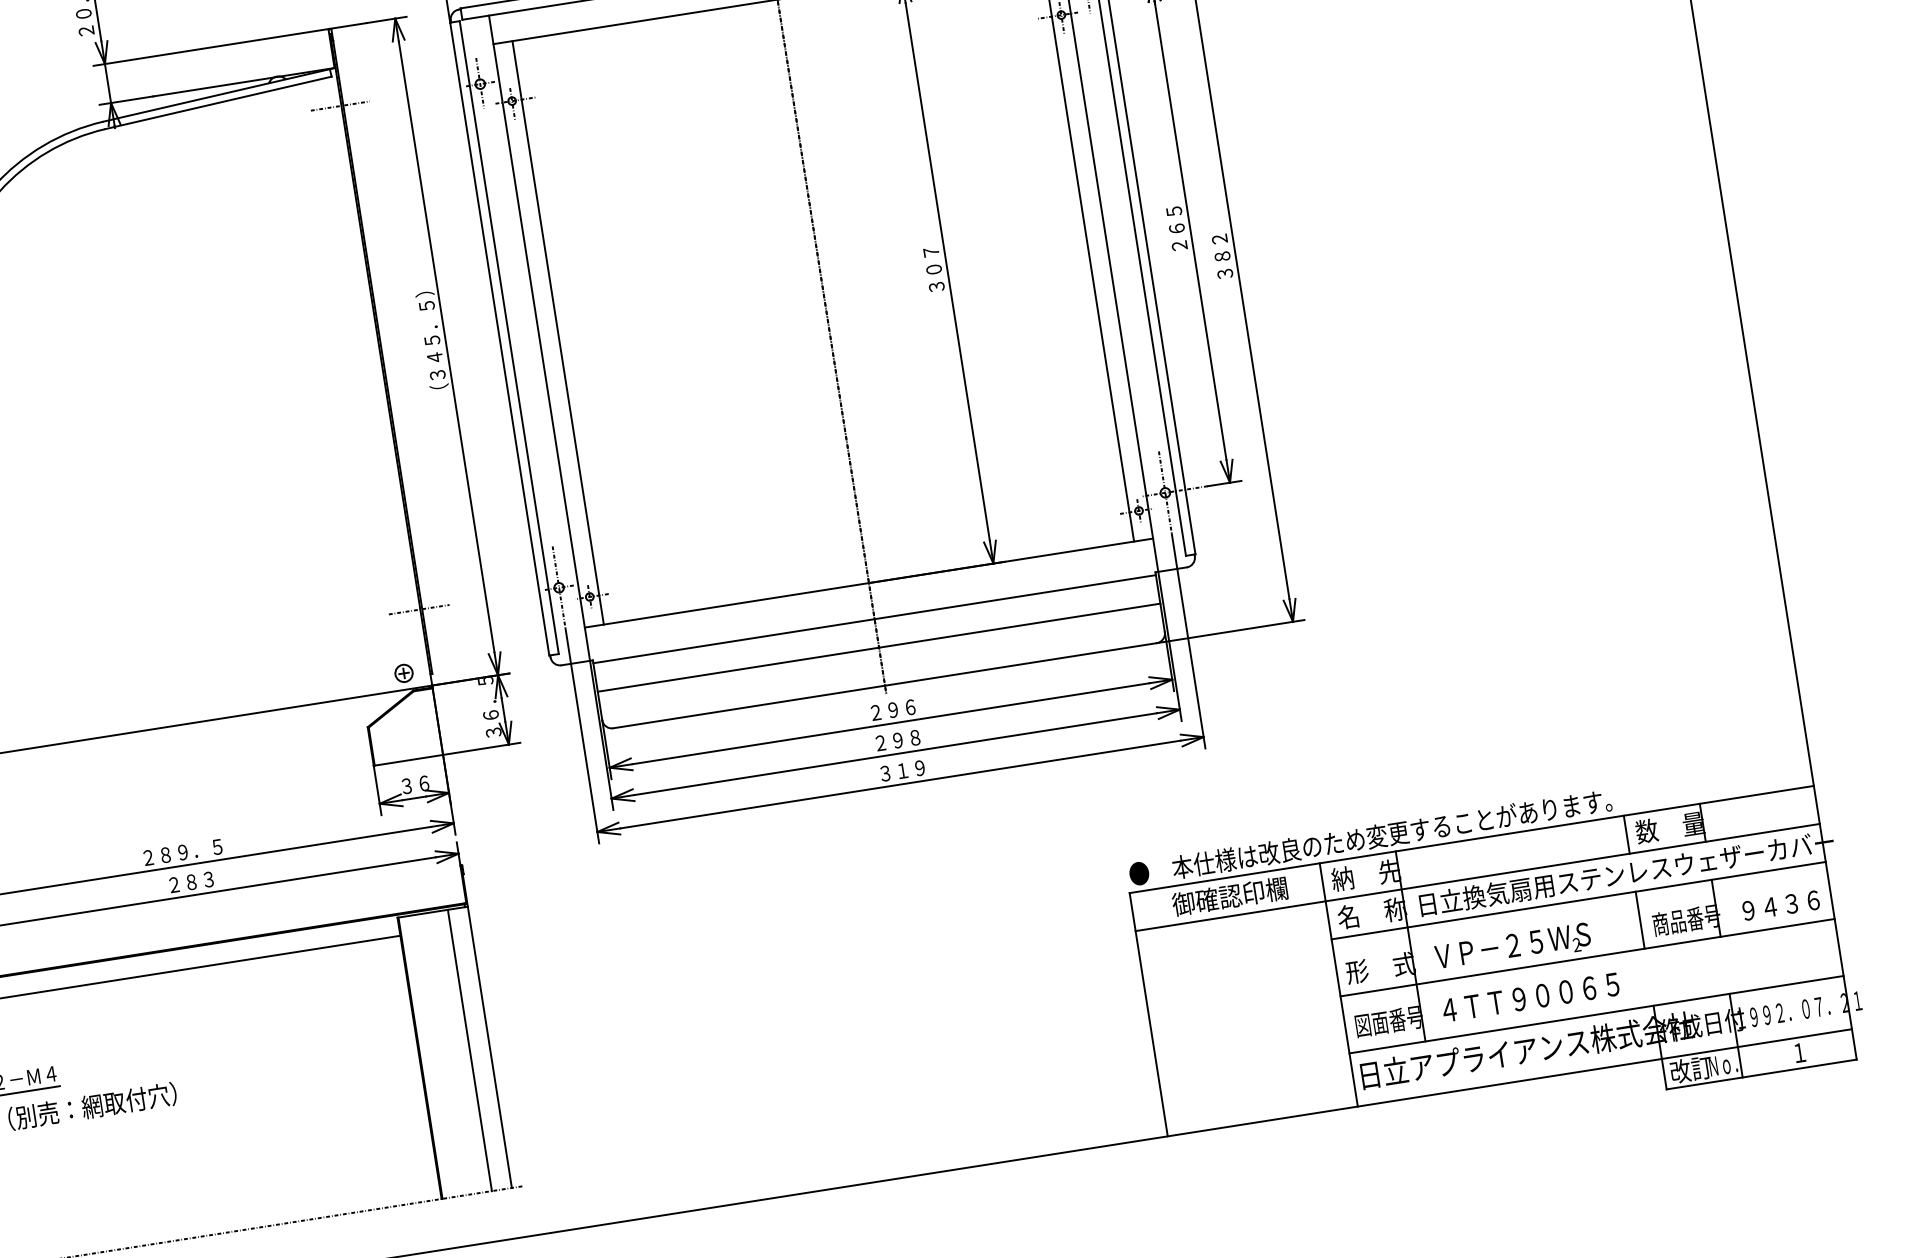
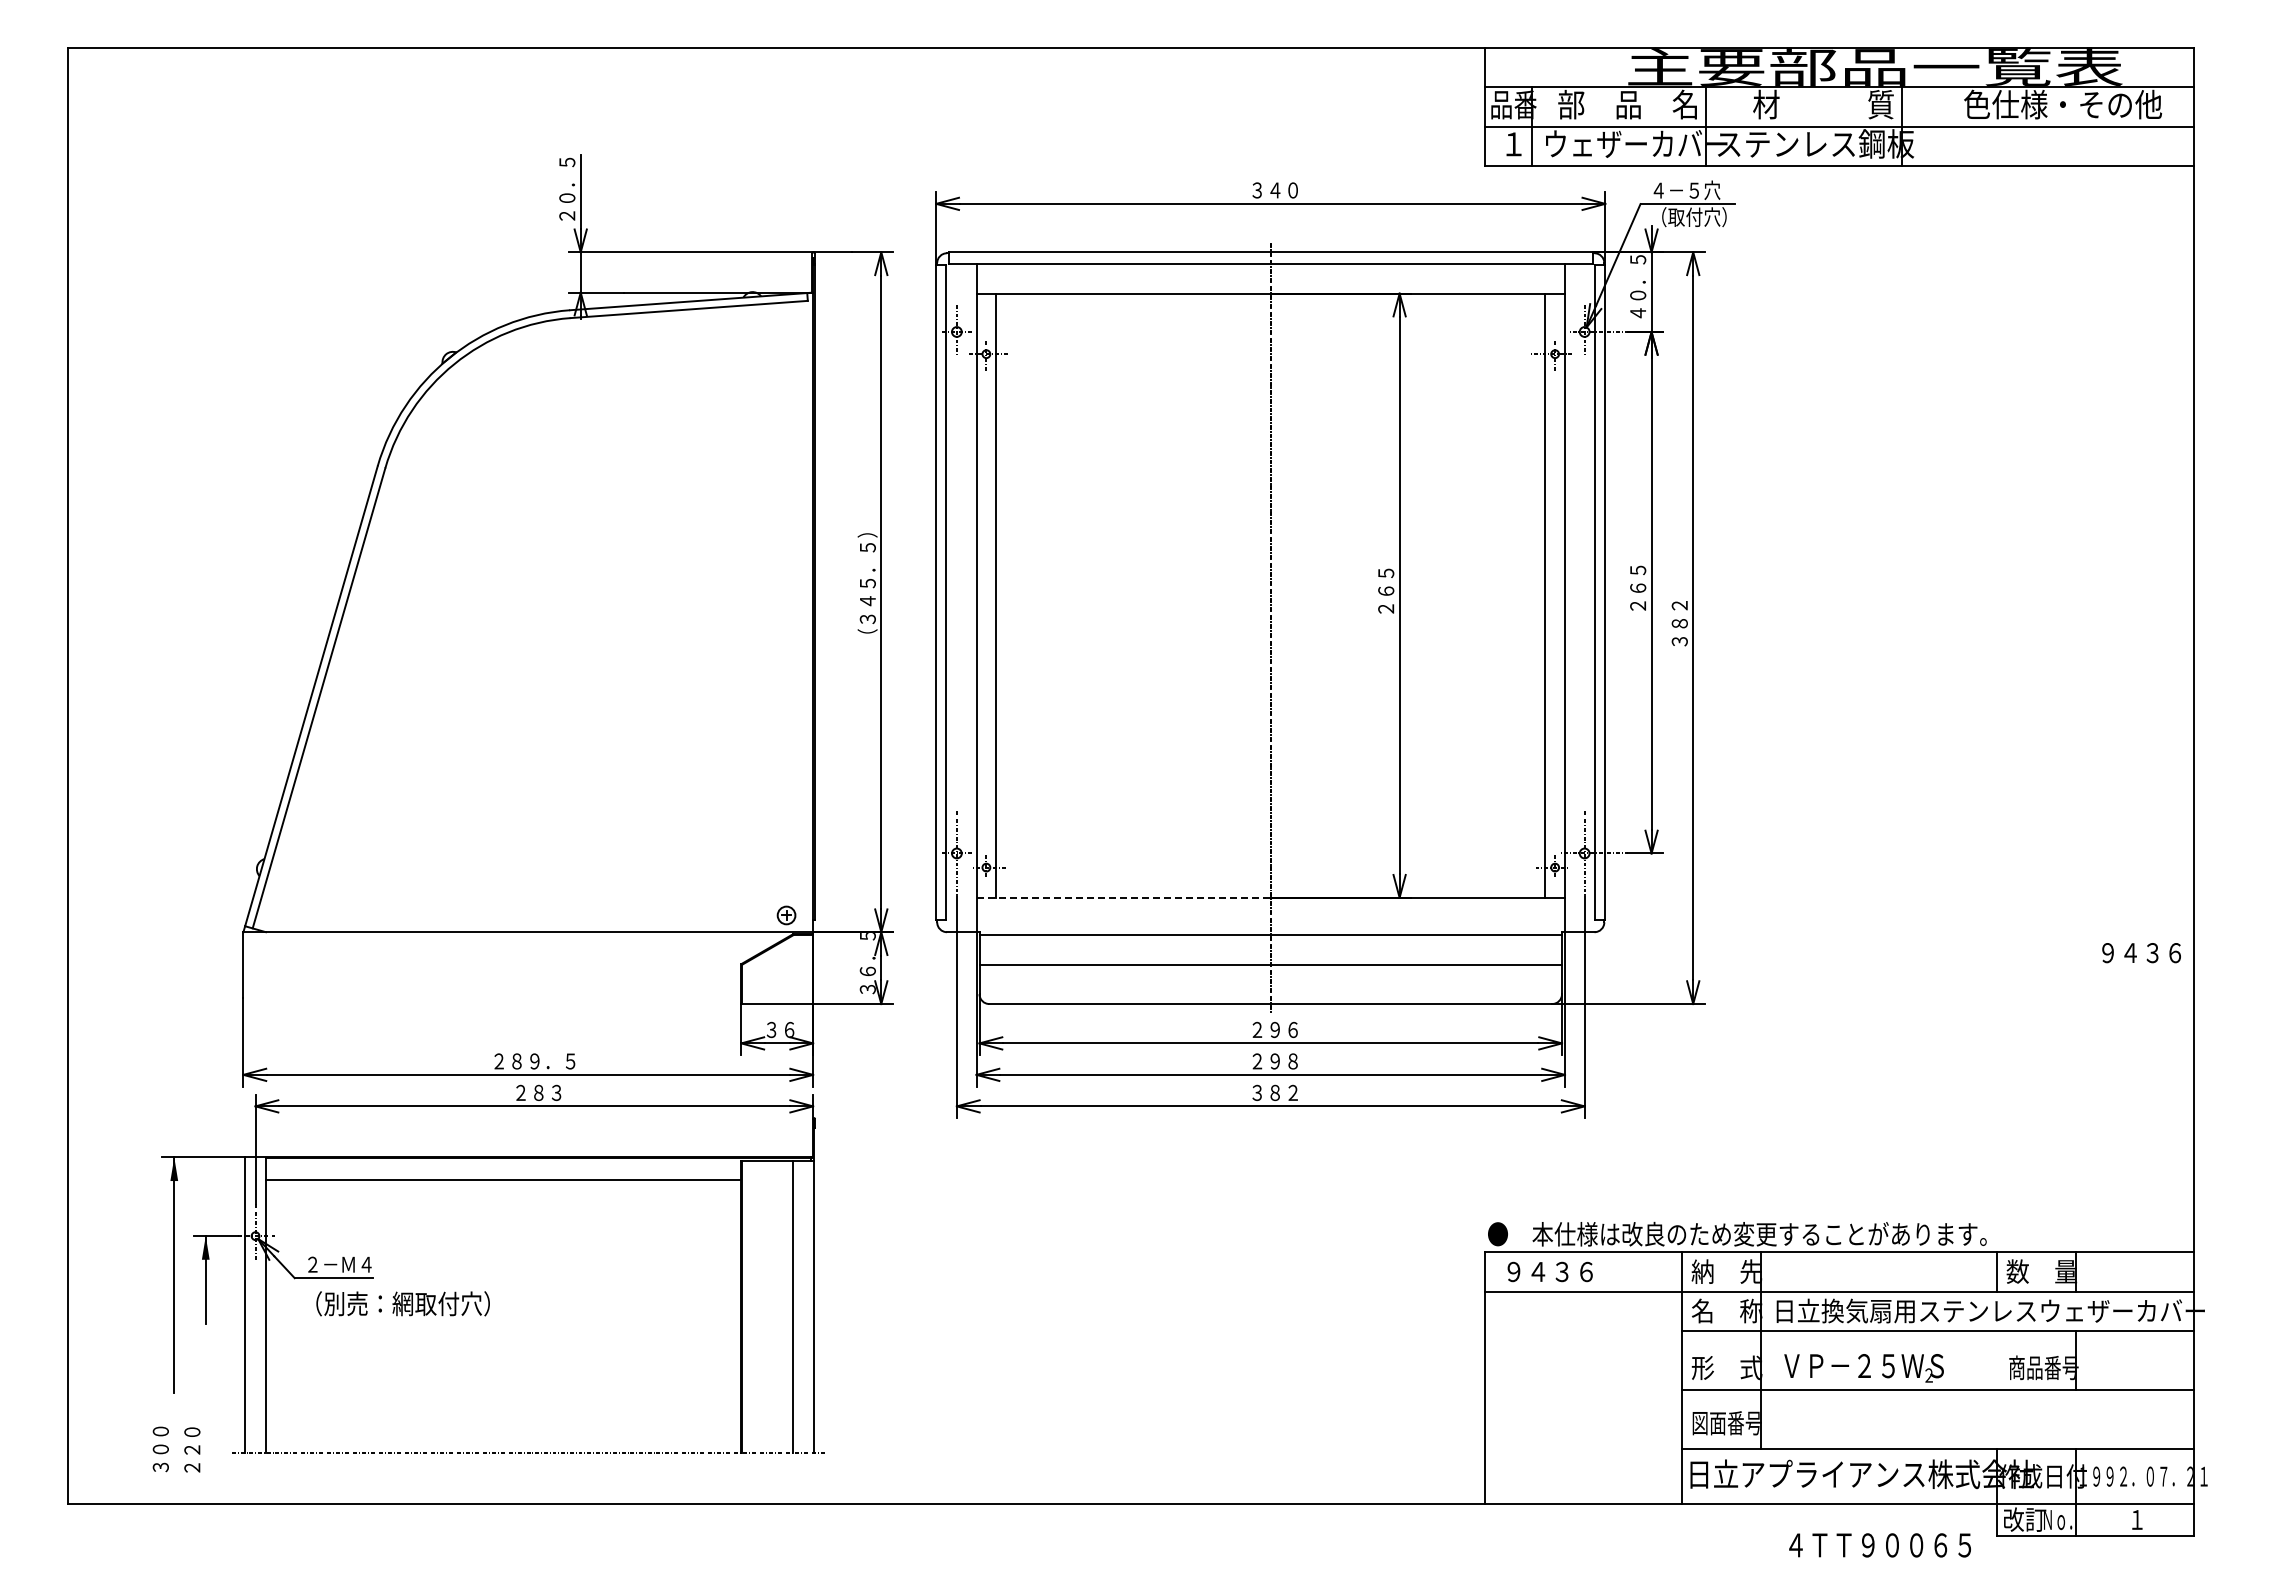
line: (339, 105) -> (811, 331), removed
text: (934, 268) -> (1386, 590), ３０７ -> ２６５
line: (727, 604) -> (1124, 897), solid -> dashed
line: (418, 609) -> (811, 853), removed
text: (910, 769) -> (1283, 1092), ３１９ -> ３８２
text: (1220, 897) -> (1576, 1271), 御確認印欄 -> ９４３６
text: (1781, 906) -> (2141, 953), moved
line: (1639, 920) -> (1996, 1360), removed
text: (1530, 997) -> (1879, 1545), moved

